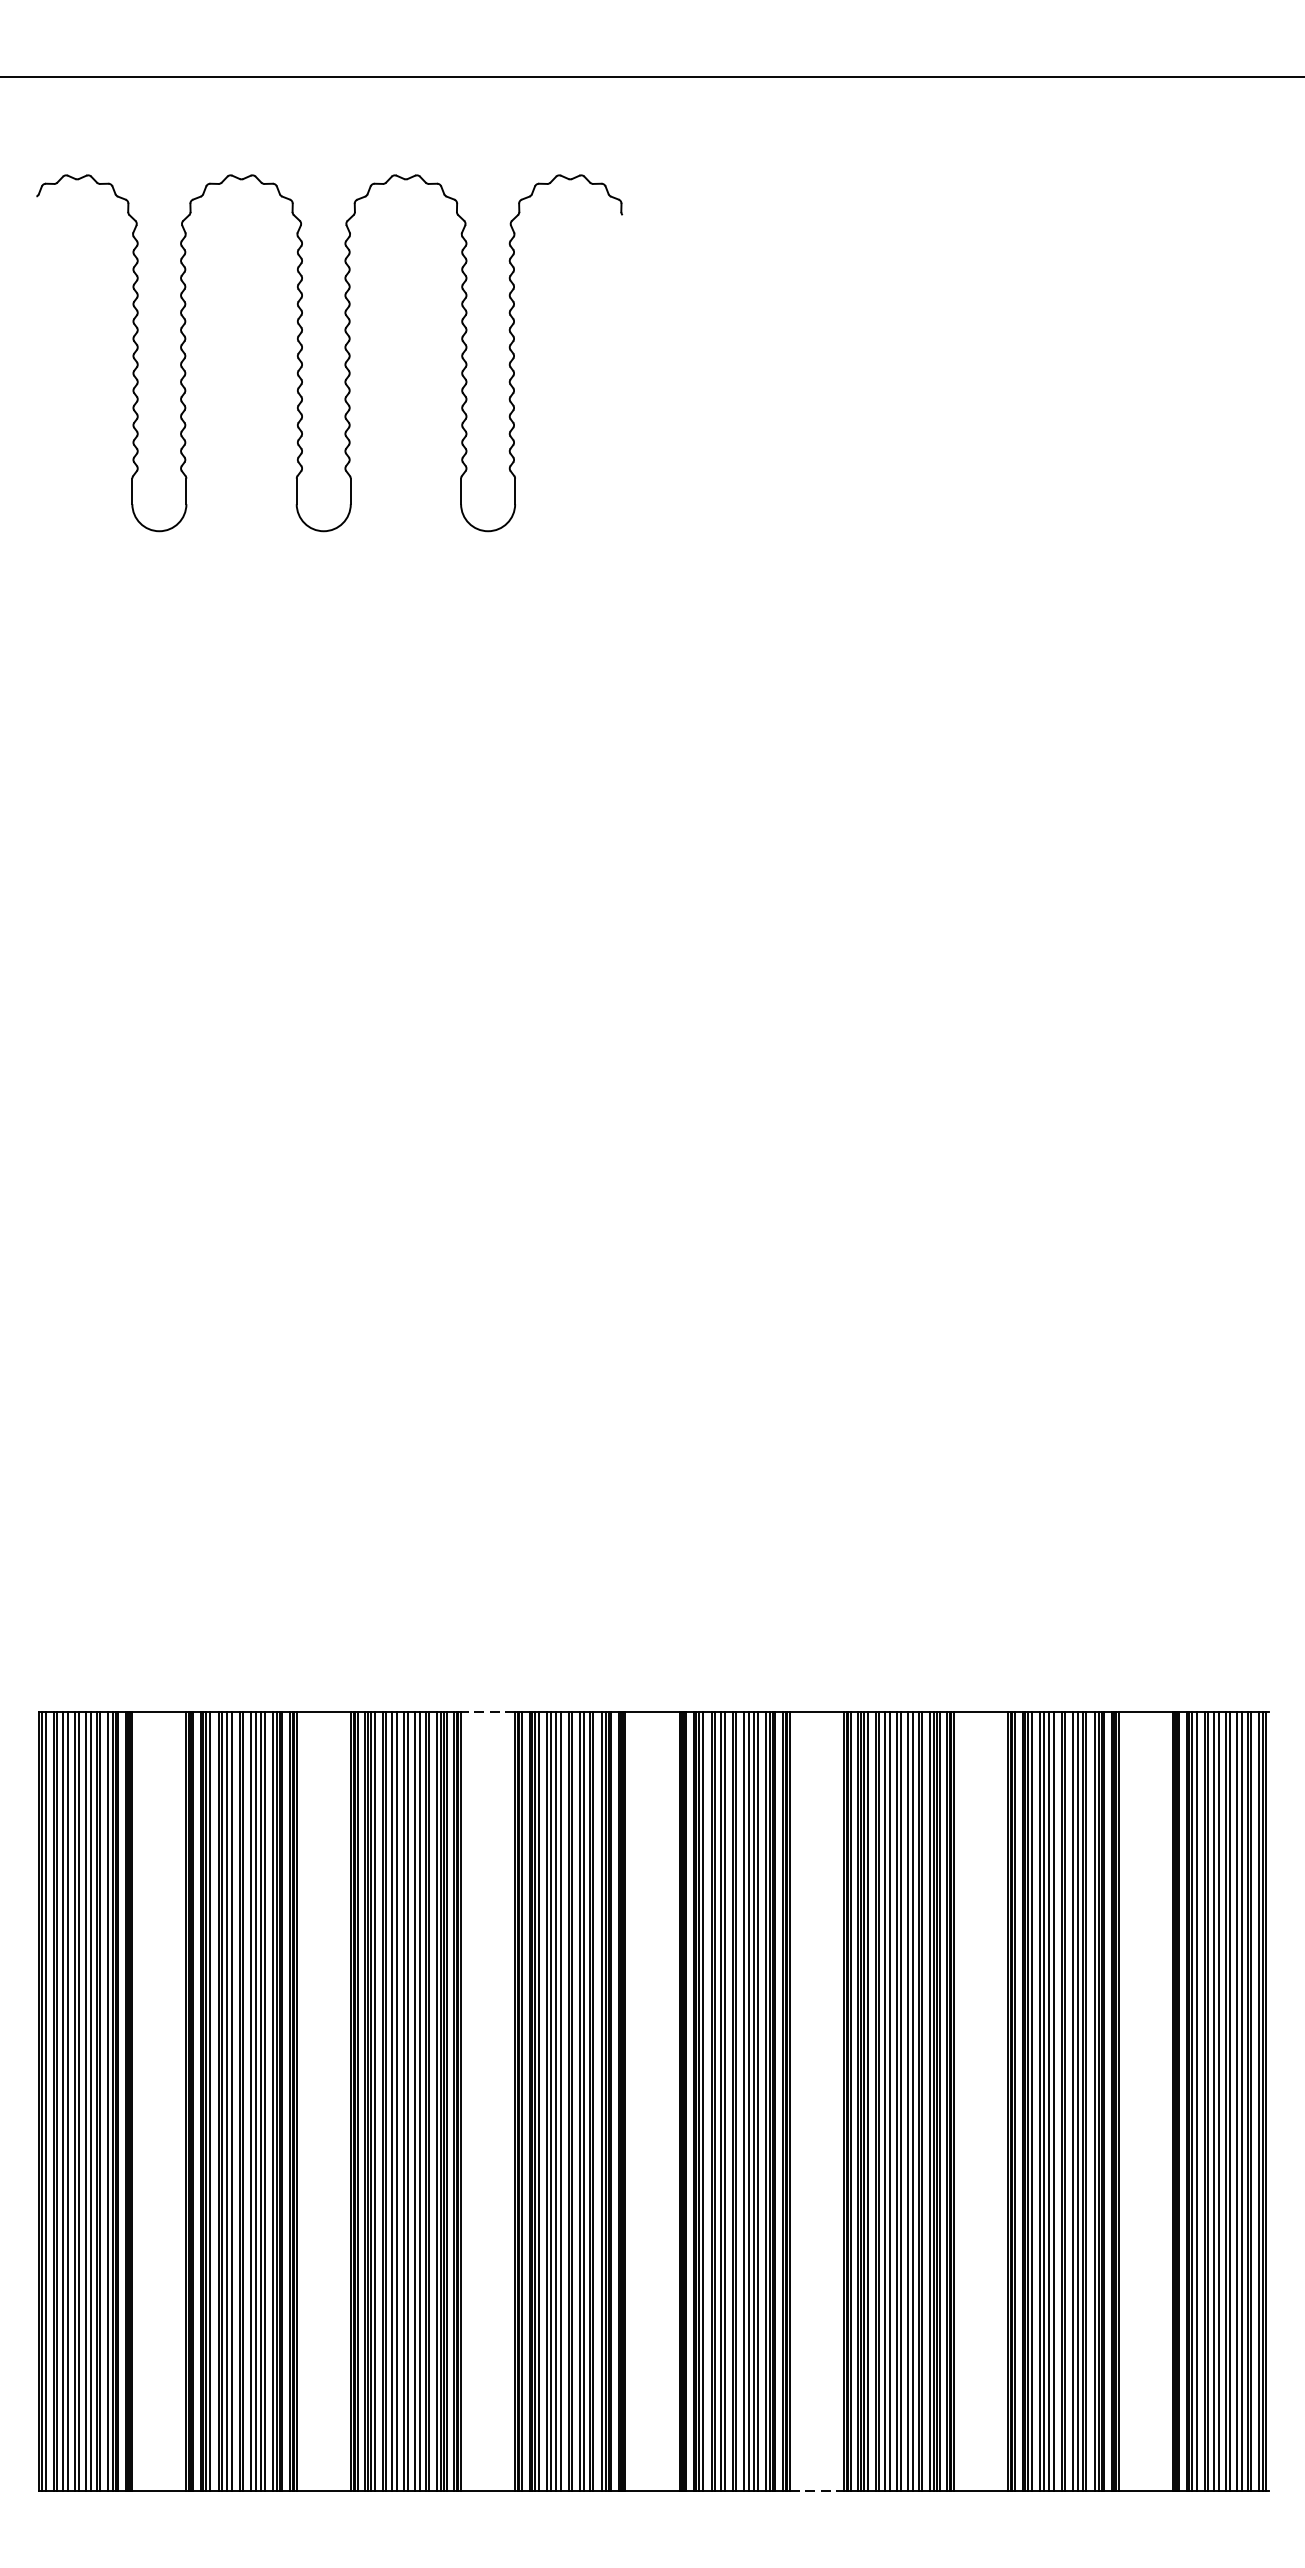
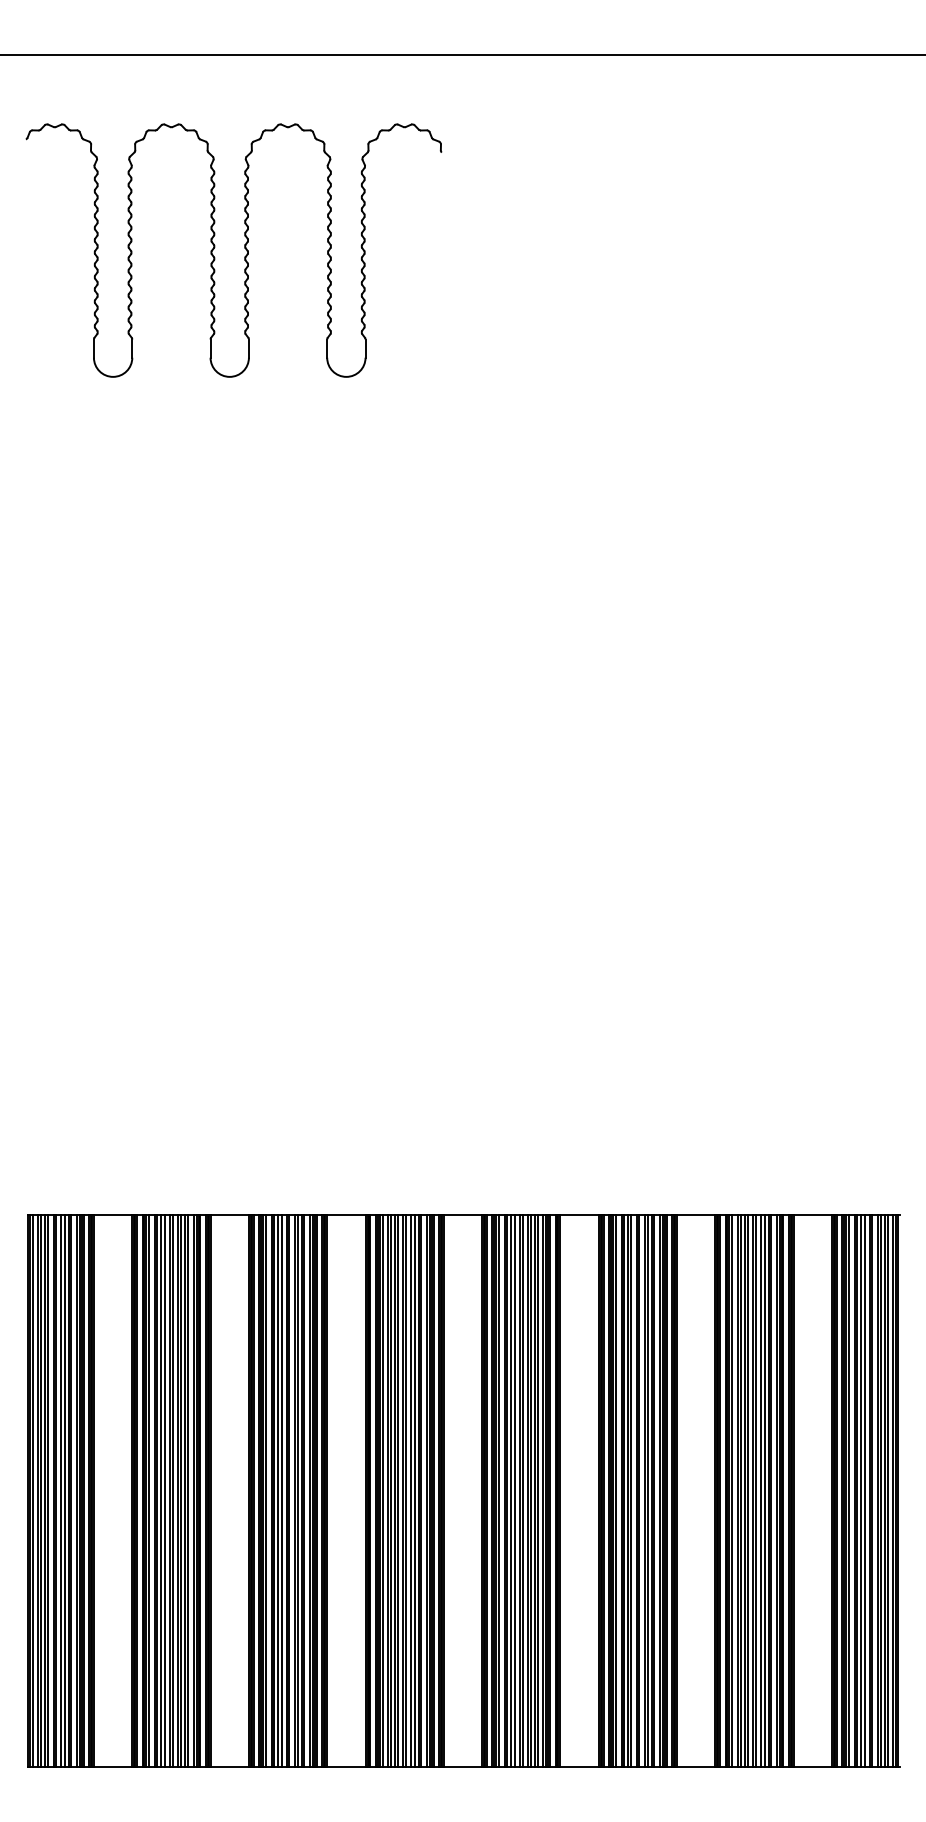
line: (486, 1711) -> (345, 1214), dashed -> solid
line: (818, 2491) -> (580, 1767), dashed -> solid

